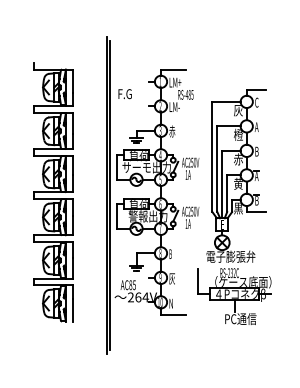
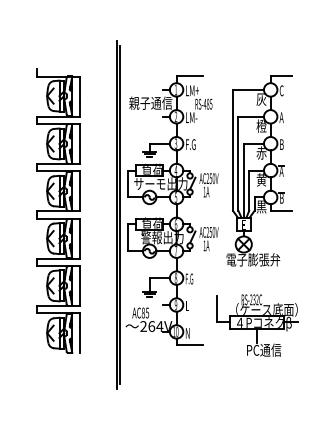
text: (137, 93) -> (150, 102), F.G -> 親子通信
text: (173, 130) -> (190, 143), 赤 -> F.G
part: (236, 175) -> (259, 170), moved
text: (172, 253) -> (189, 278), B -> F.G
text: (171, 279) -> (188, 306), 灰 -> L

